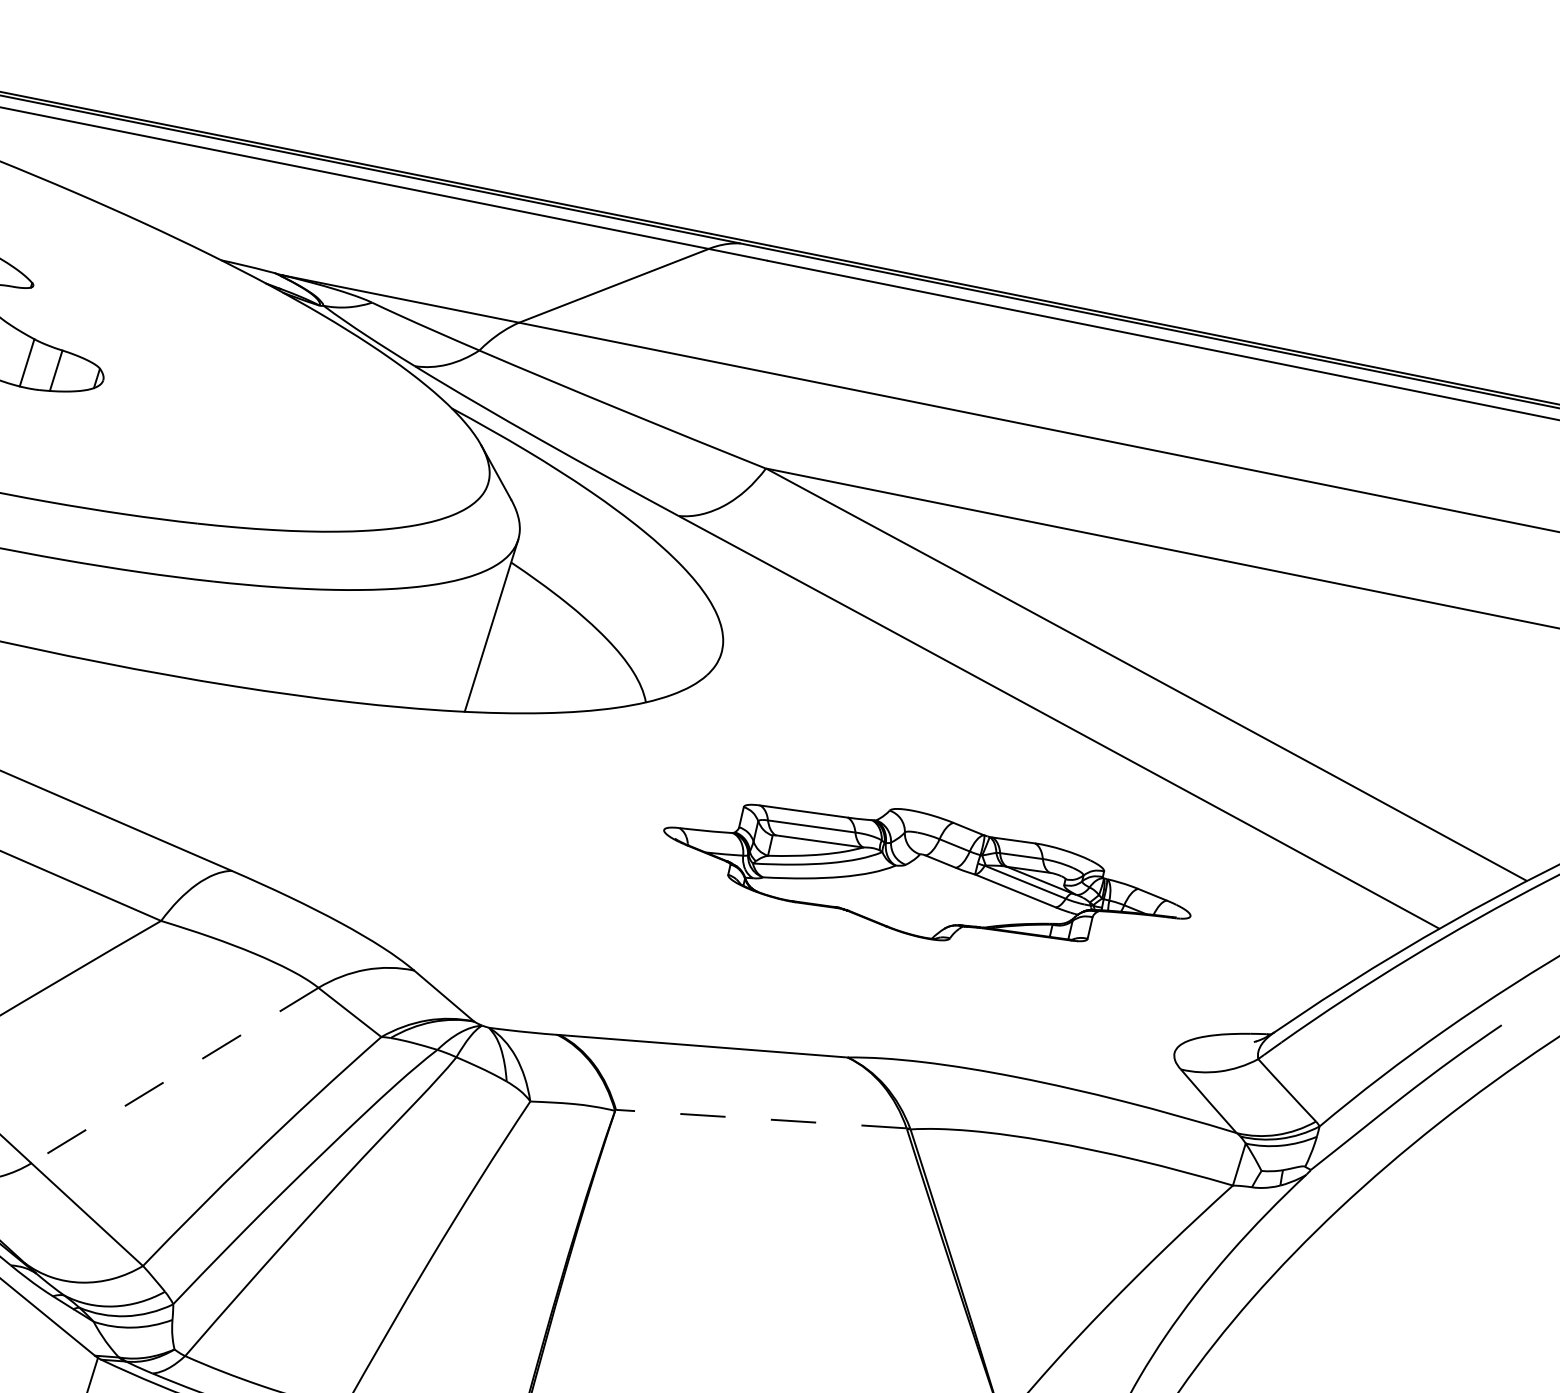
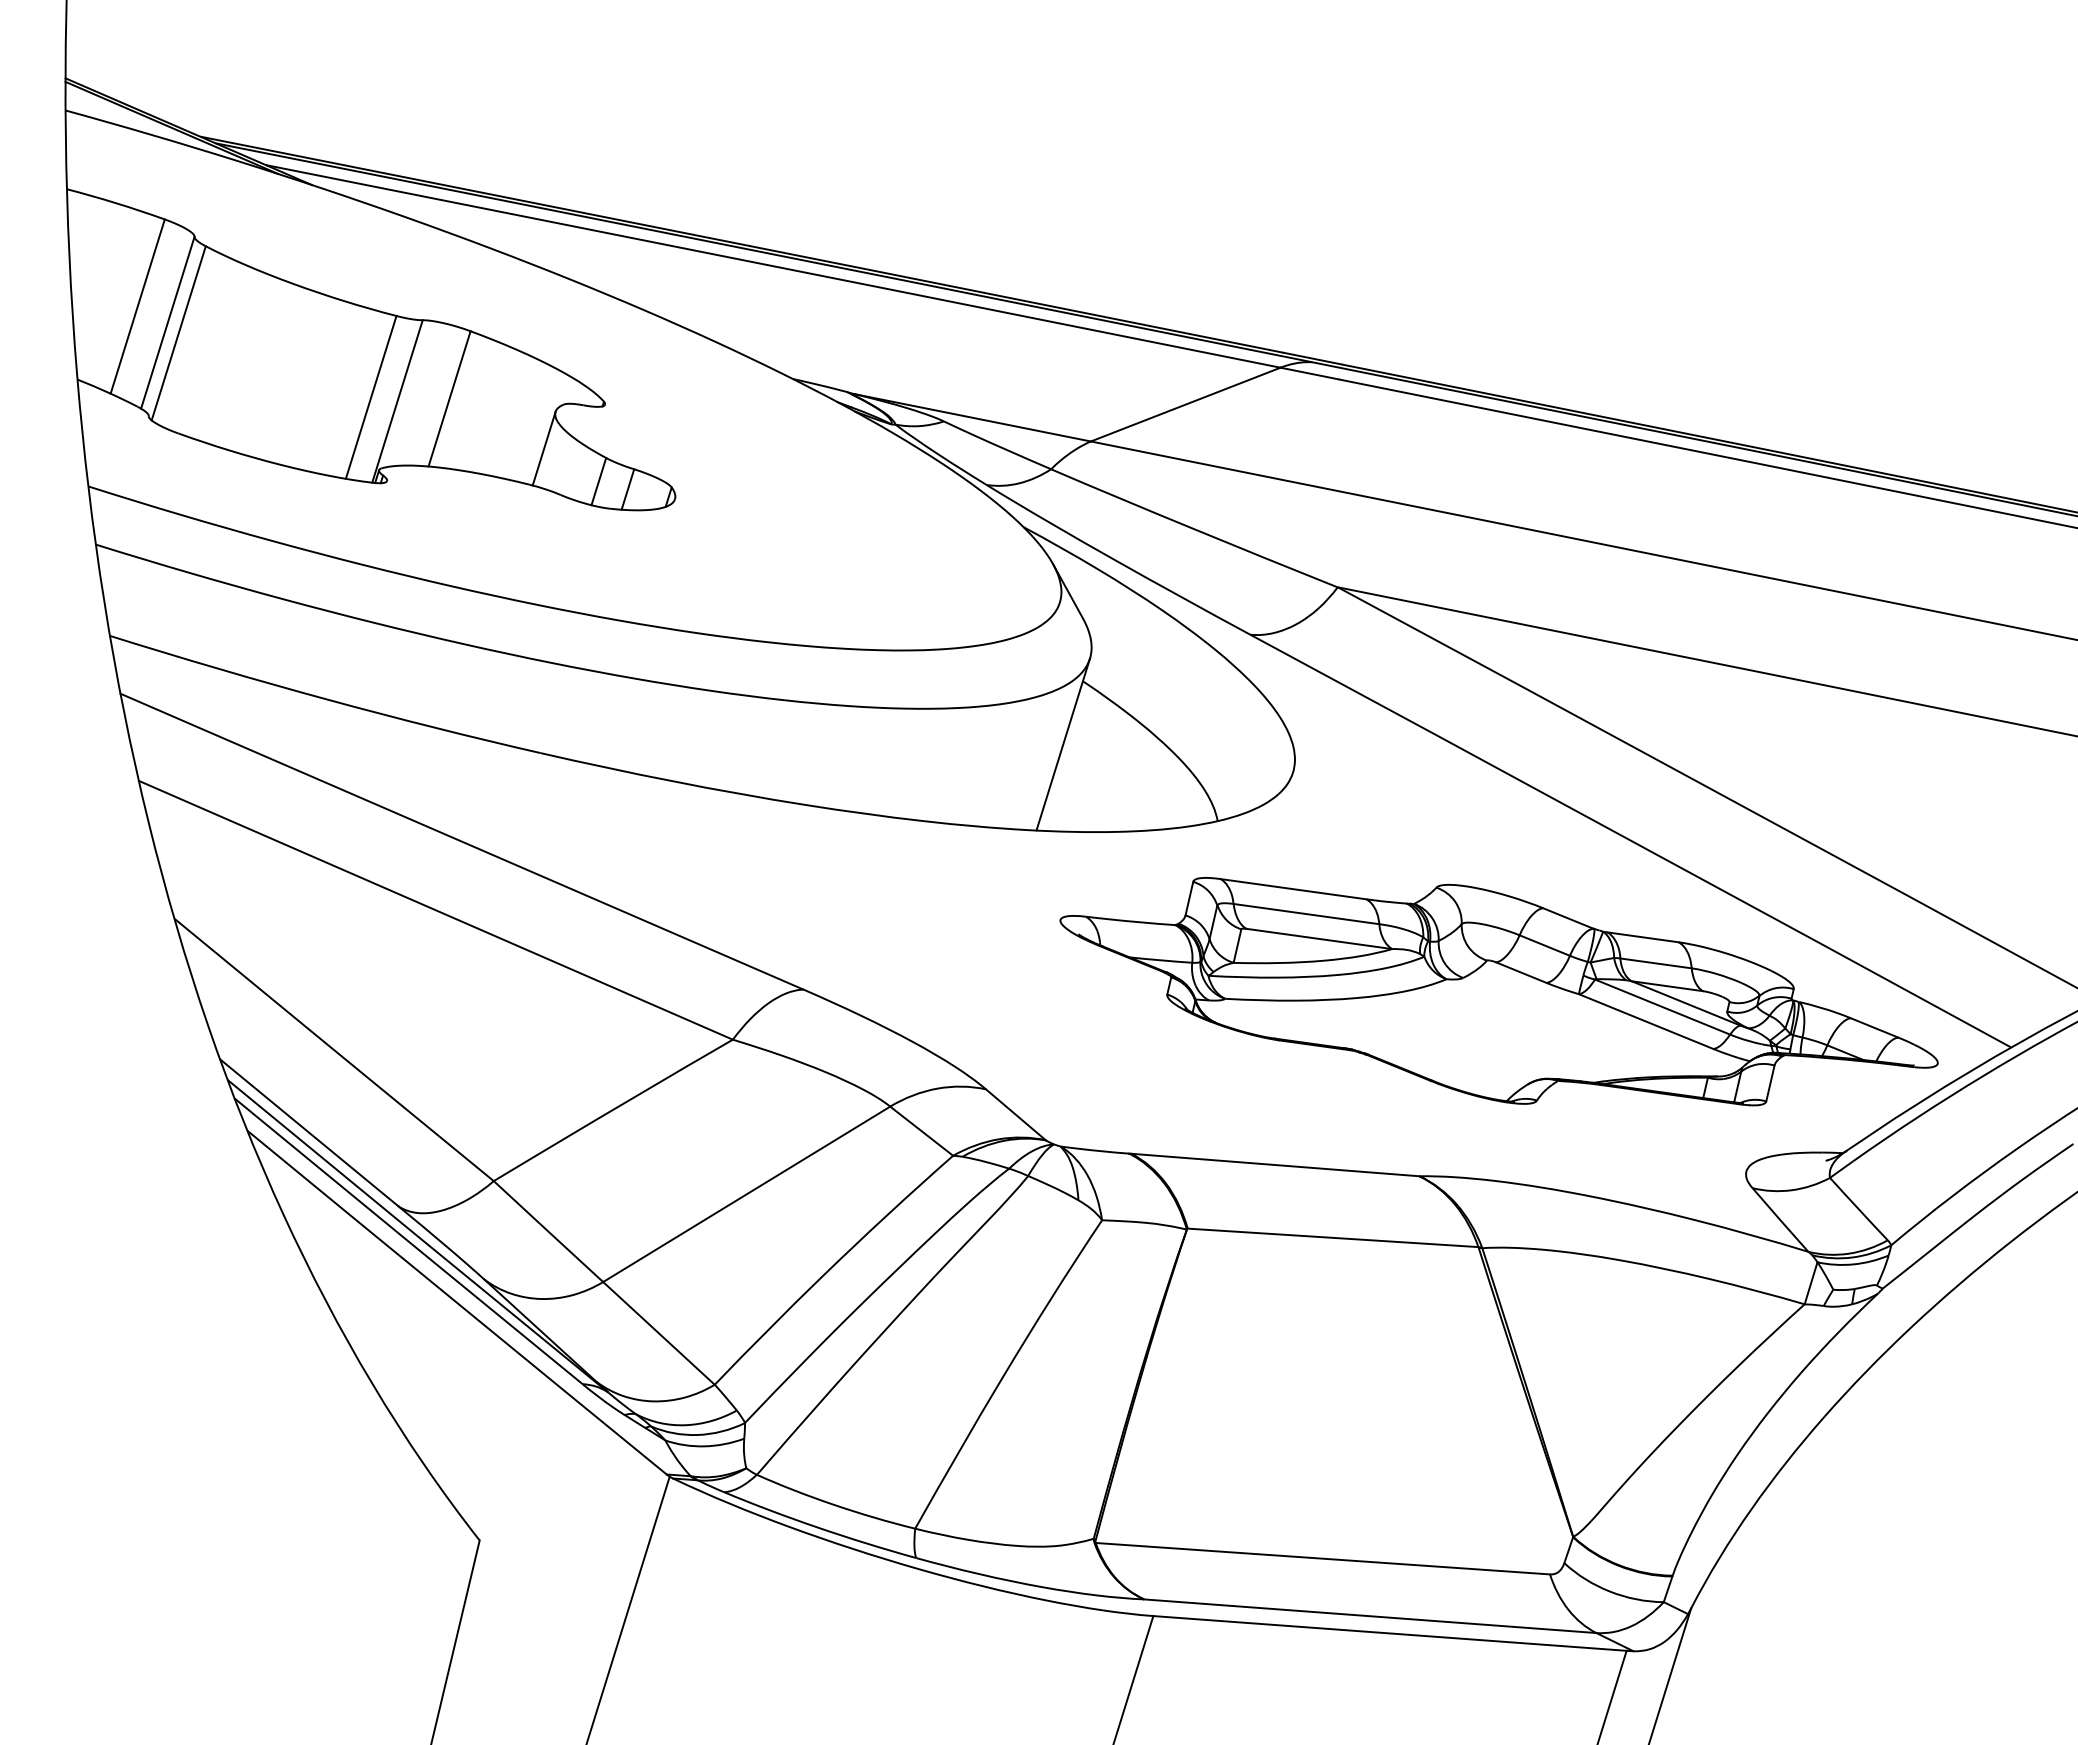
part: (926, 872) -> (1498, 991), size x1.67
line: (174, 1075) -> (746, 1194), dashed -> solid
line: (761, 1118) -> (1333, 1237), dashed -> solid

